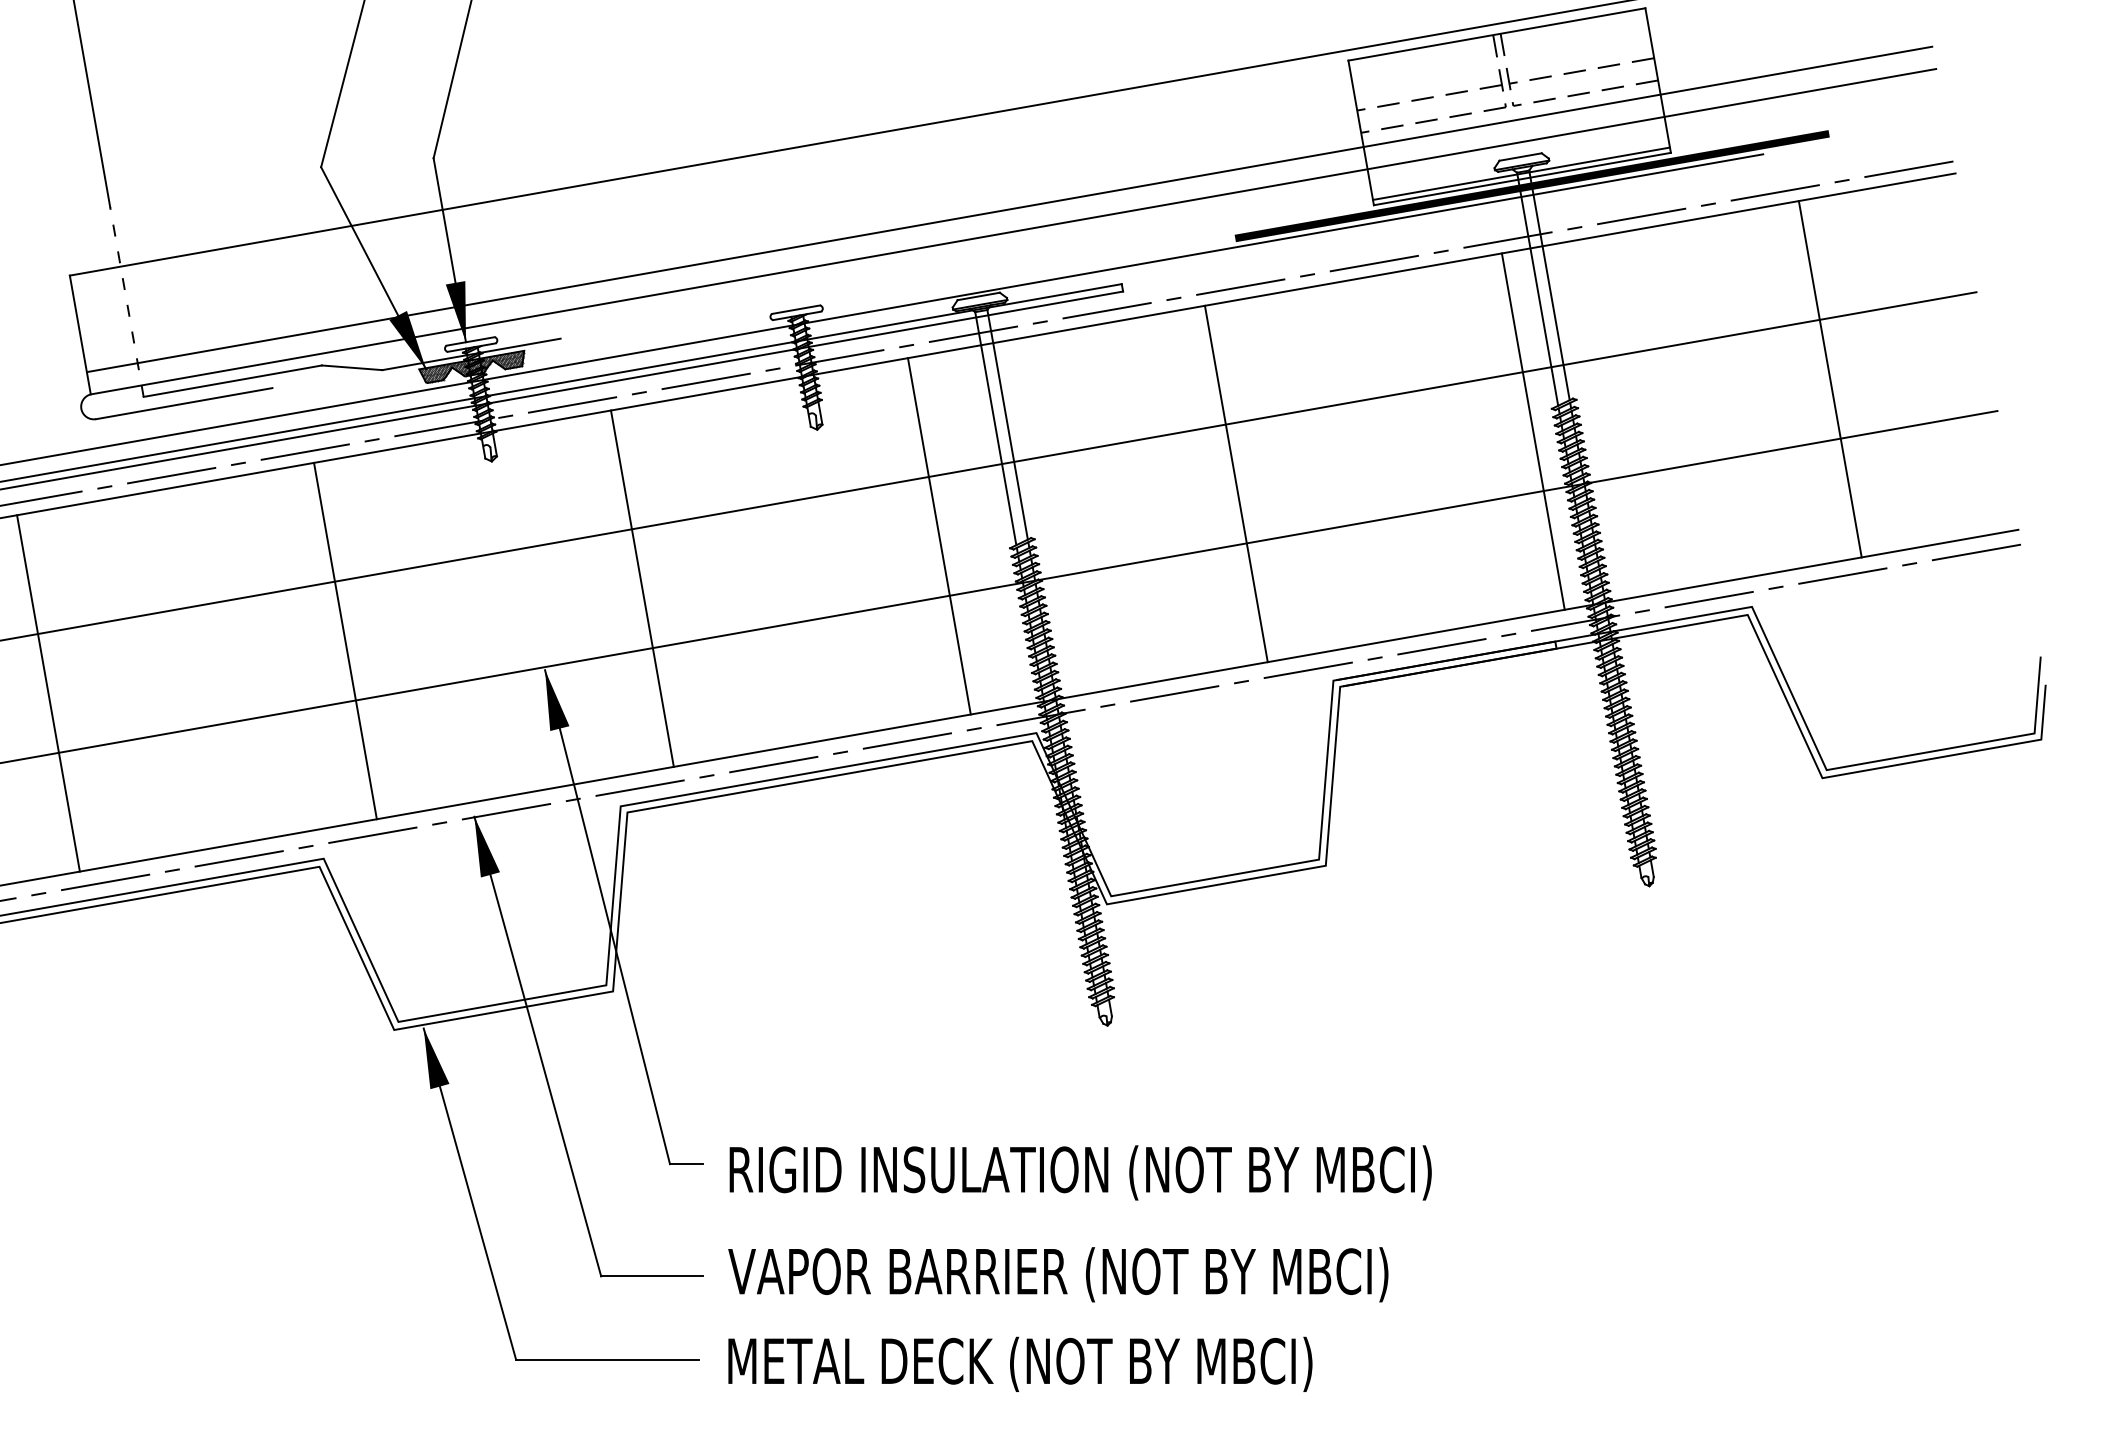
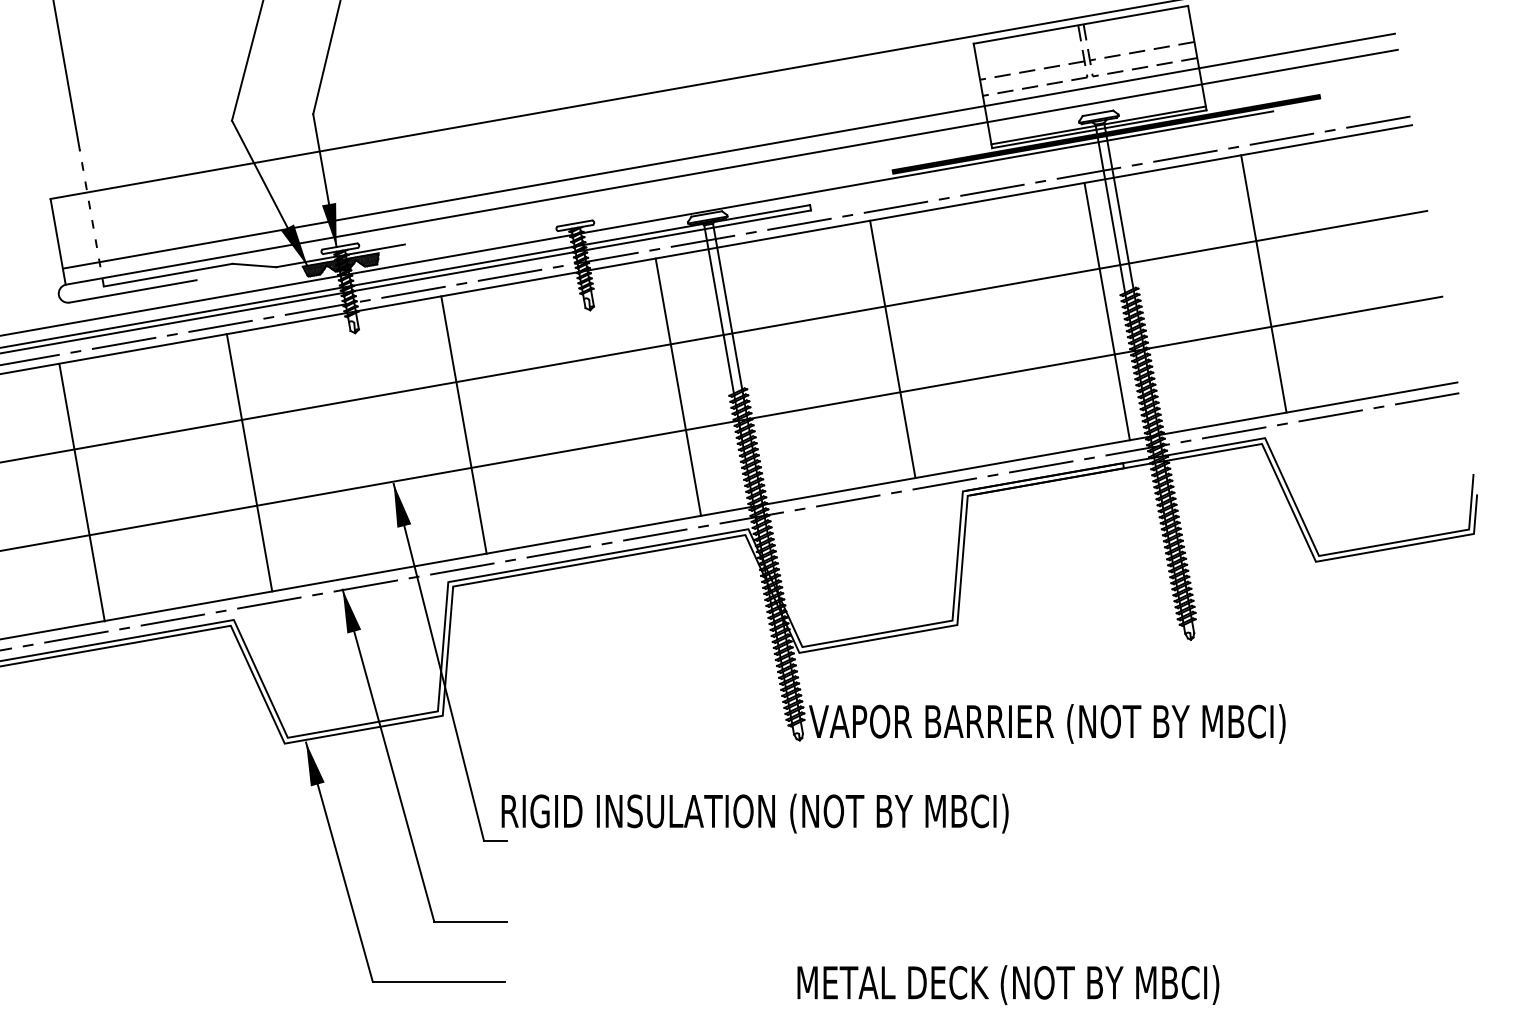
line: (1829, 379) -> (1263, 284), moved
line: (48, 693) -> (82, 492), moved
text: (1080, 1172) -> (755, 813), moved
text: (1058, 1274) -> (1047, 723), moved
text: (1020, 1363) -> (1008, 984), moved

